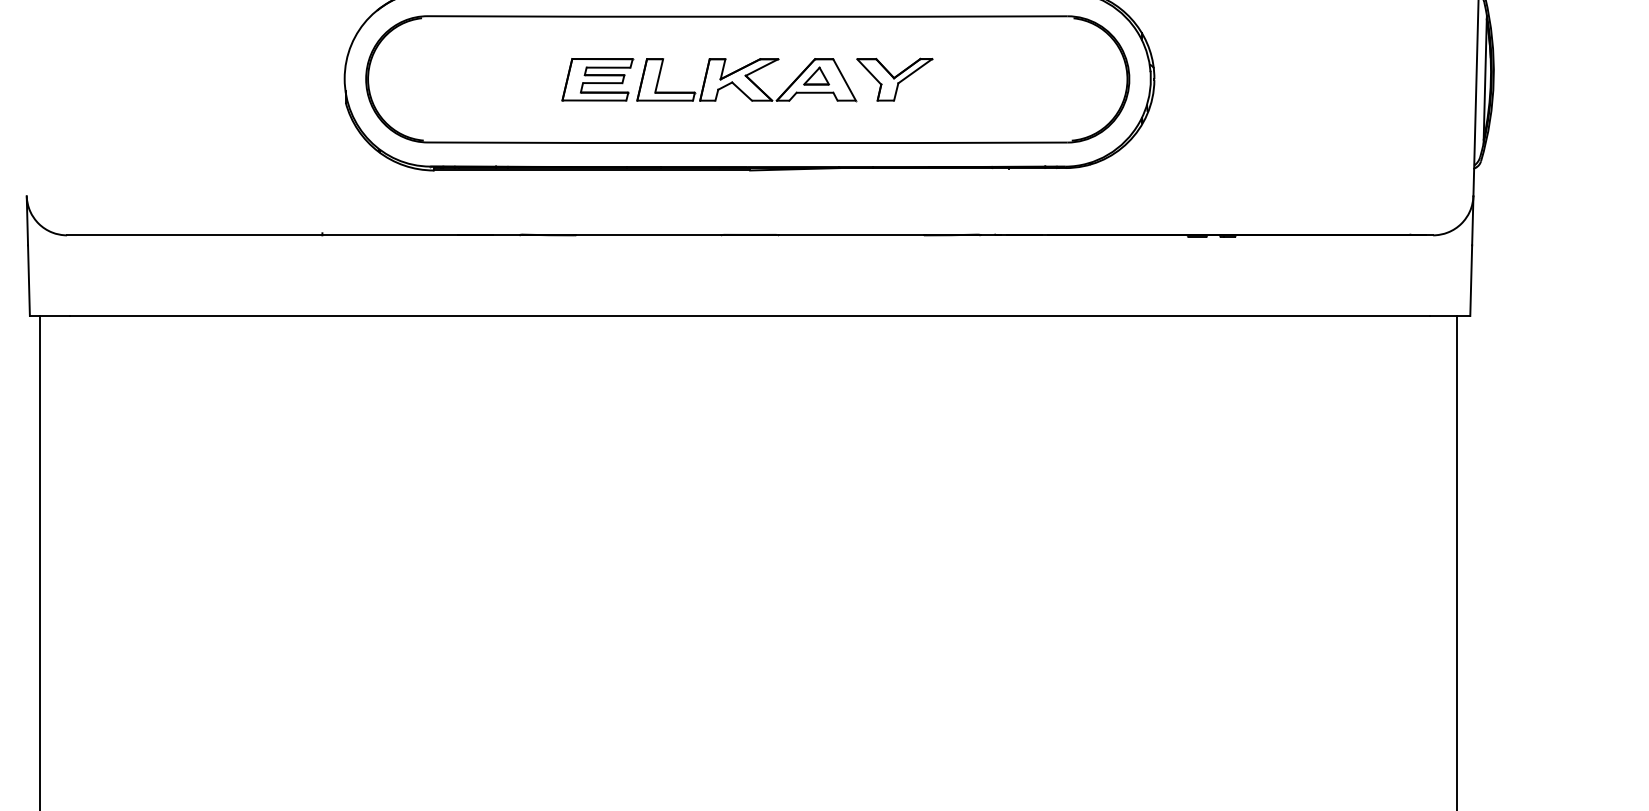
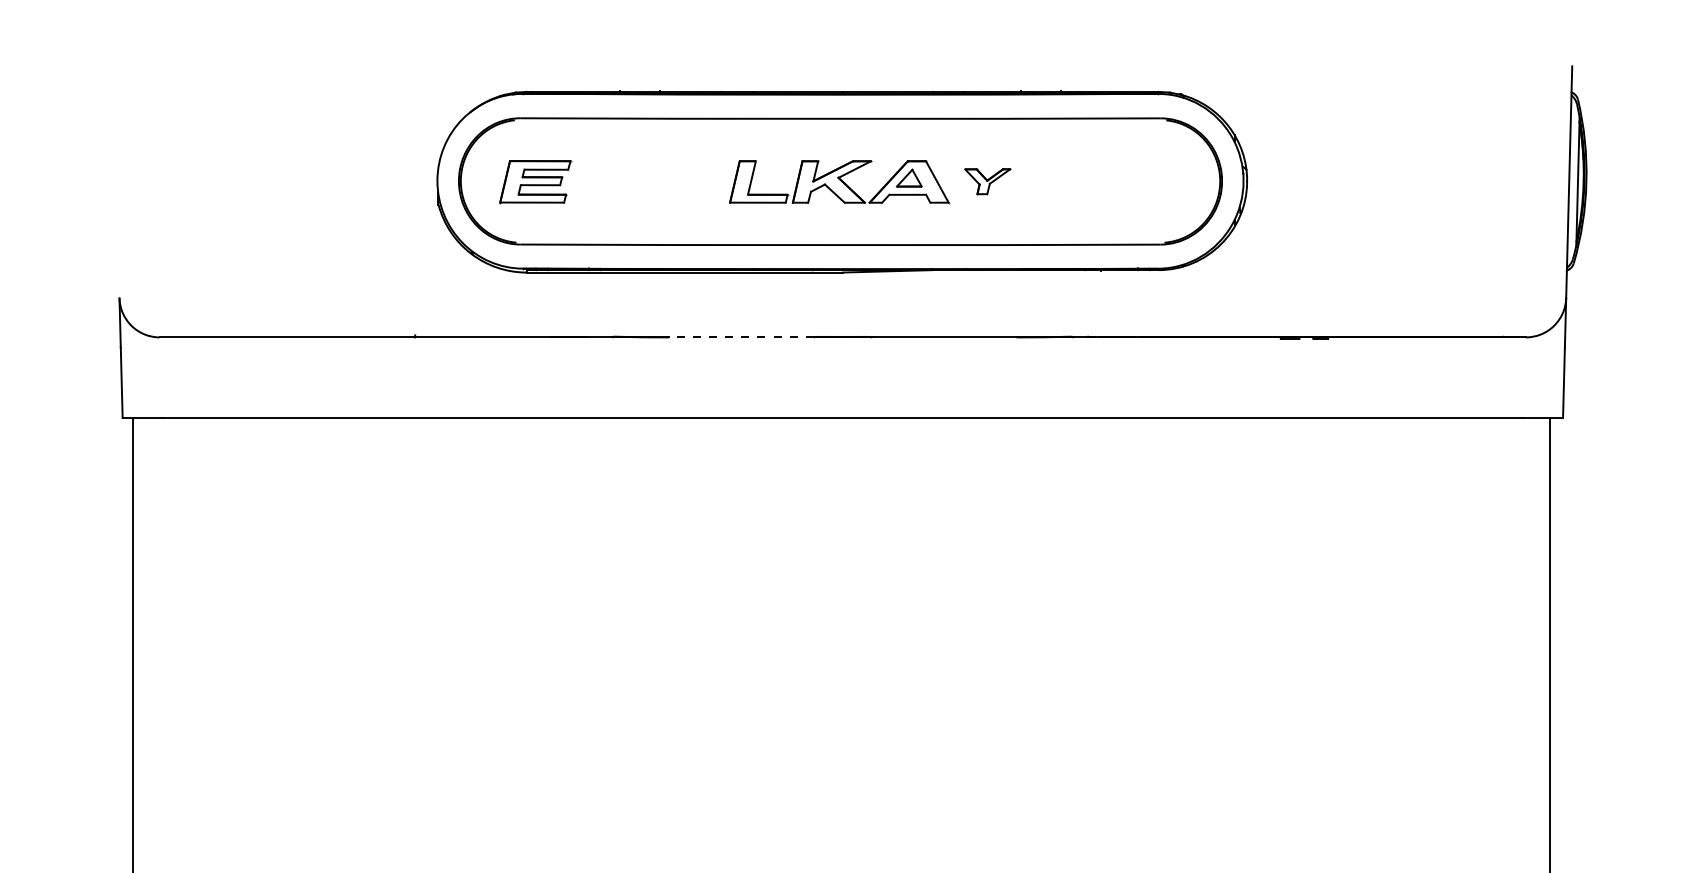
part: (894, 79) -> (987, 181), size x0.6
part: (597, 80) -> (535, 182), moved
line: (647, 235) -> (740, 337), solid -> dashed

